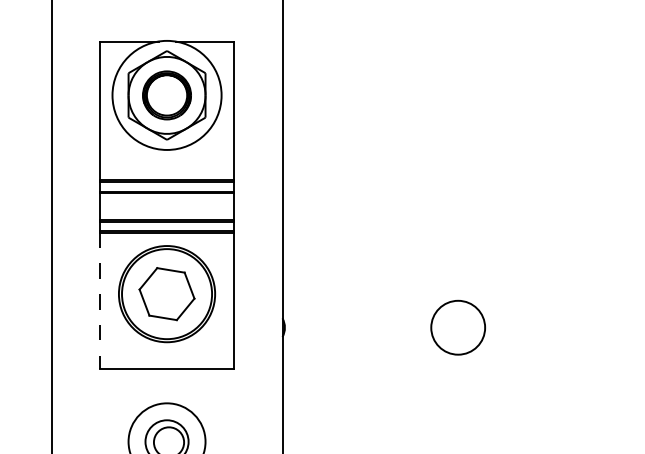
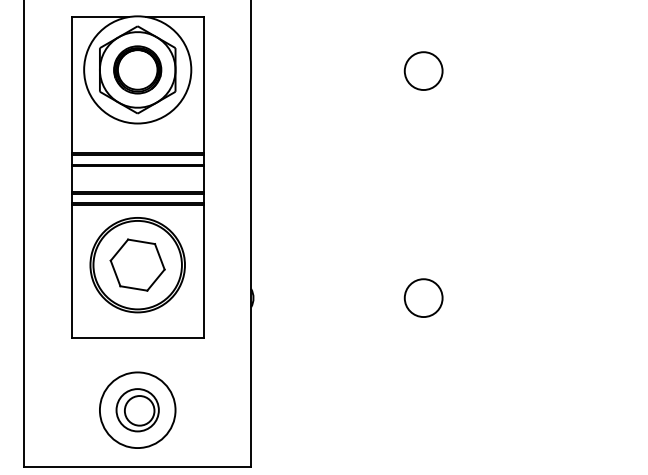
circle: (457, 95) -> (423, 70), added
line: (99, 300) -> (71, 271), dashed -> solid
circle: (457, 327) -> (423, 297), size x0.71

